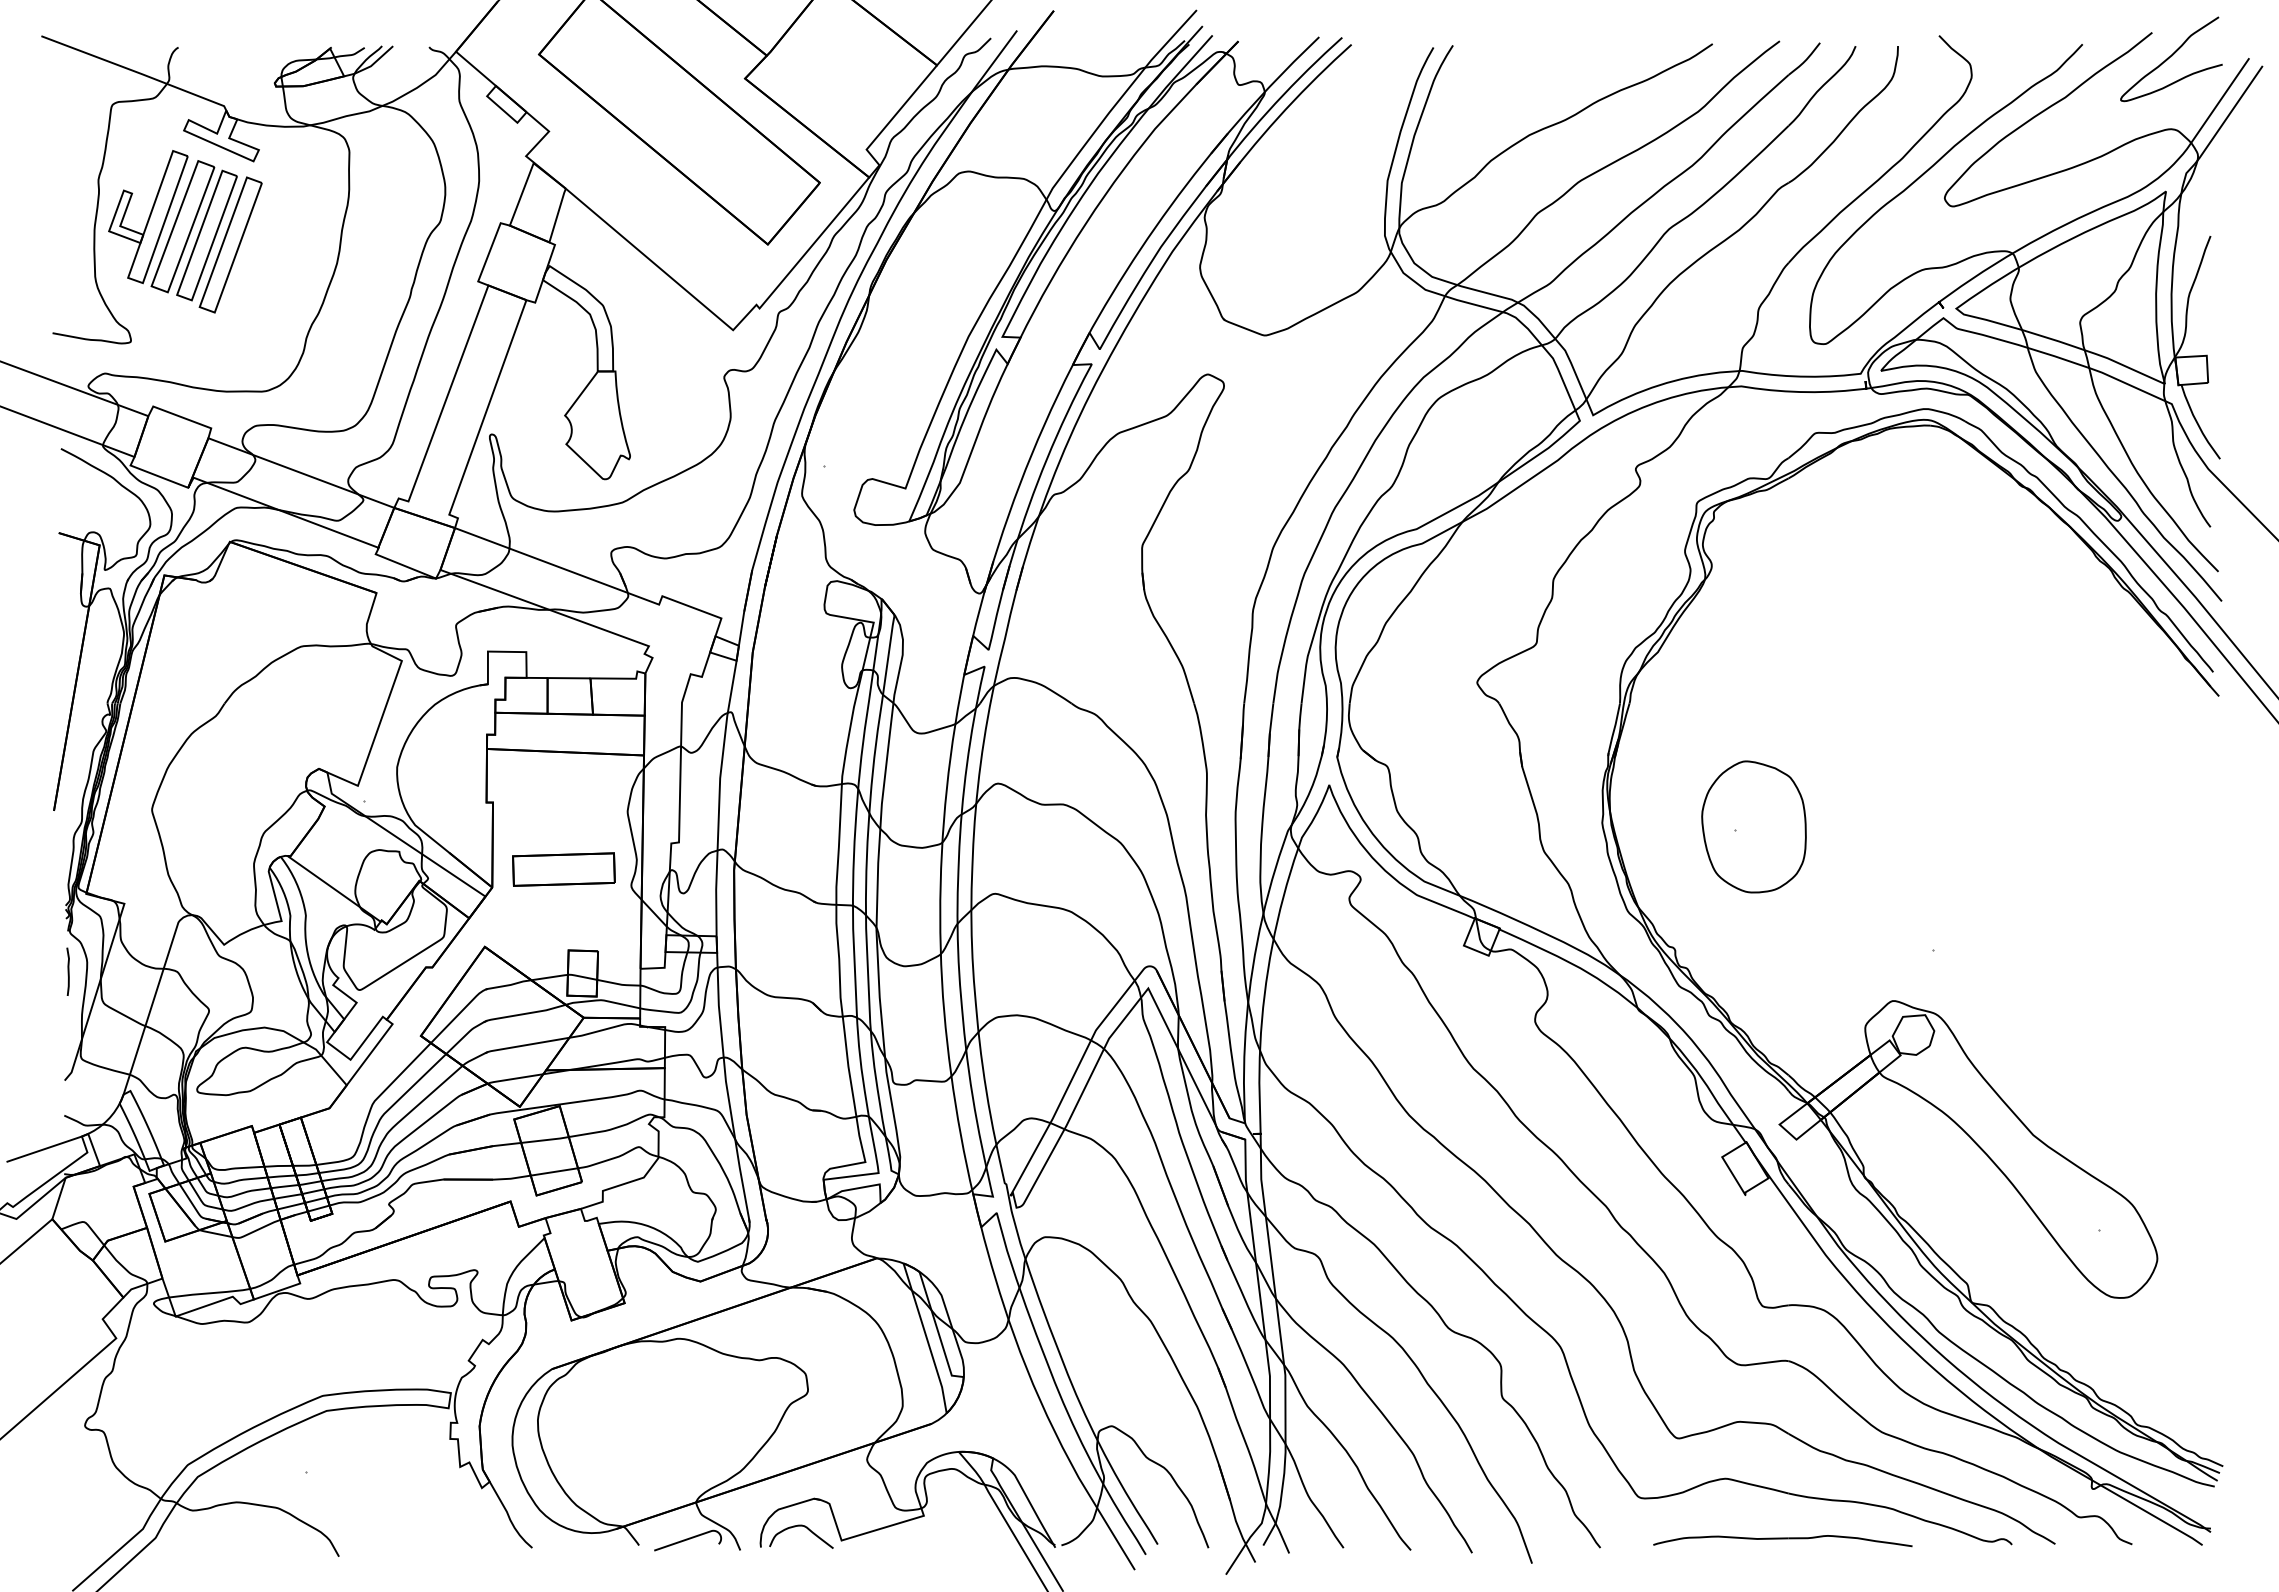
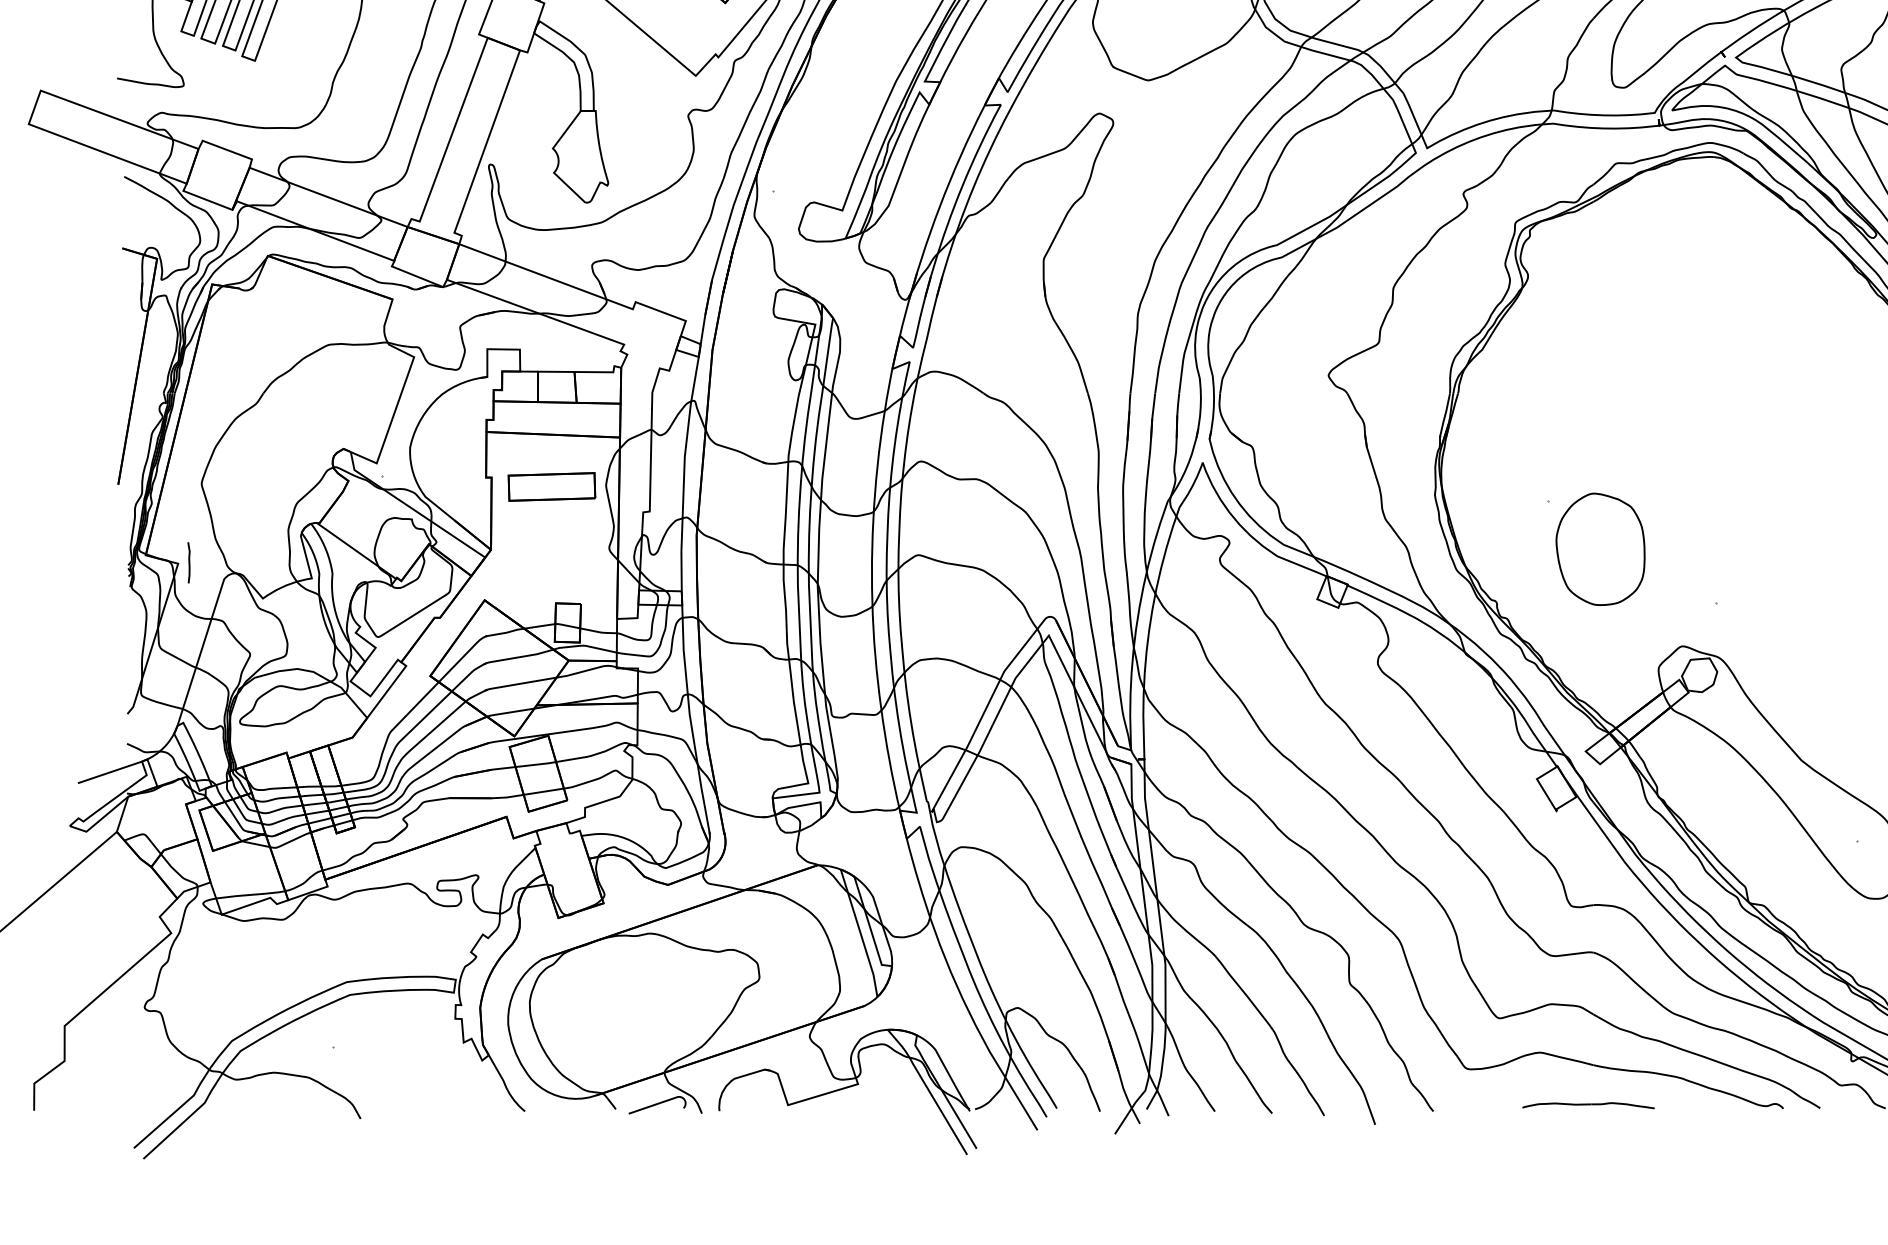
part: (1753, 826) -> (1600, 548), moved
part: (563, 869) -> (551, 486), moved
line: (67, 971) -> (188, 562), moved
curve: (807, 1529) -> (759, 1095), removed
part: (1782, 1541) -> (1588, 1105), size x0.6

